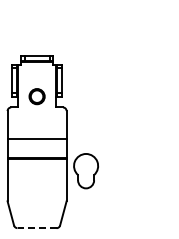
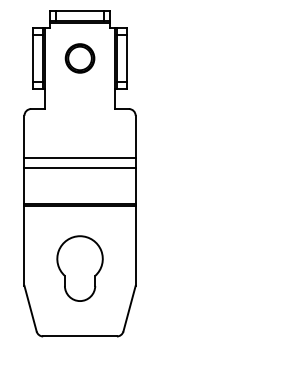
circle: (36, 96) -> (78, 58), moved
line: (36, 133) -> (78, 158), added
part: (85, 171) -> (78, 269), moved
line: (37, 228) -> (80, 337), dashed -> solid

